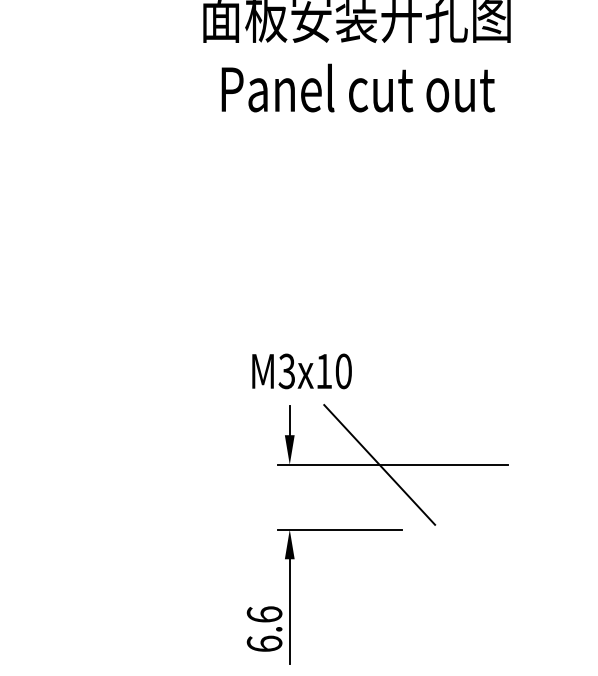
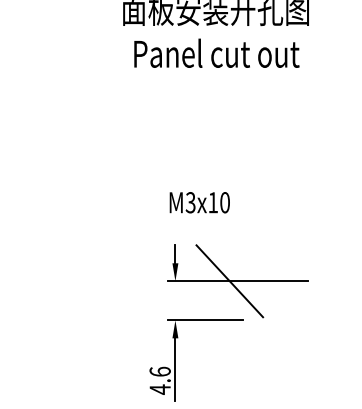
text: (301, 371) -> (199, 202), moved
text: (263, 643) -> (159, 389), 6.6 -> 4.6

